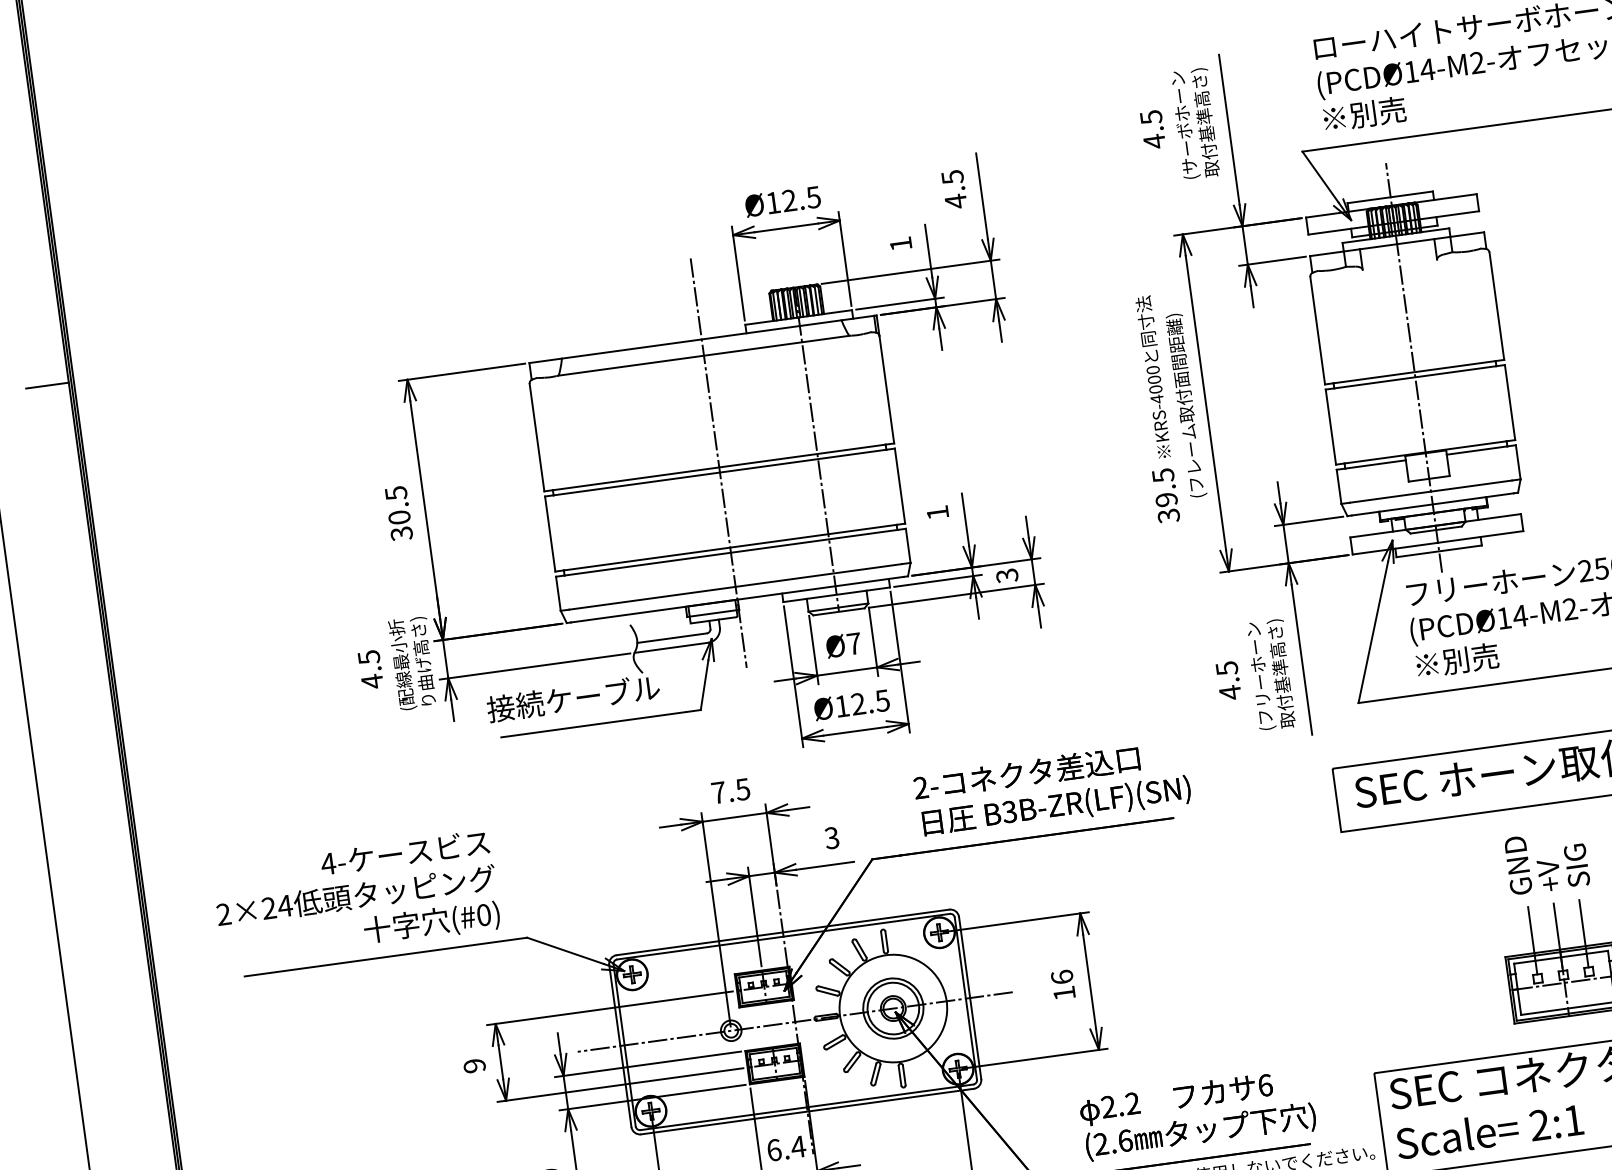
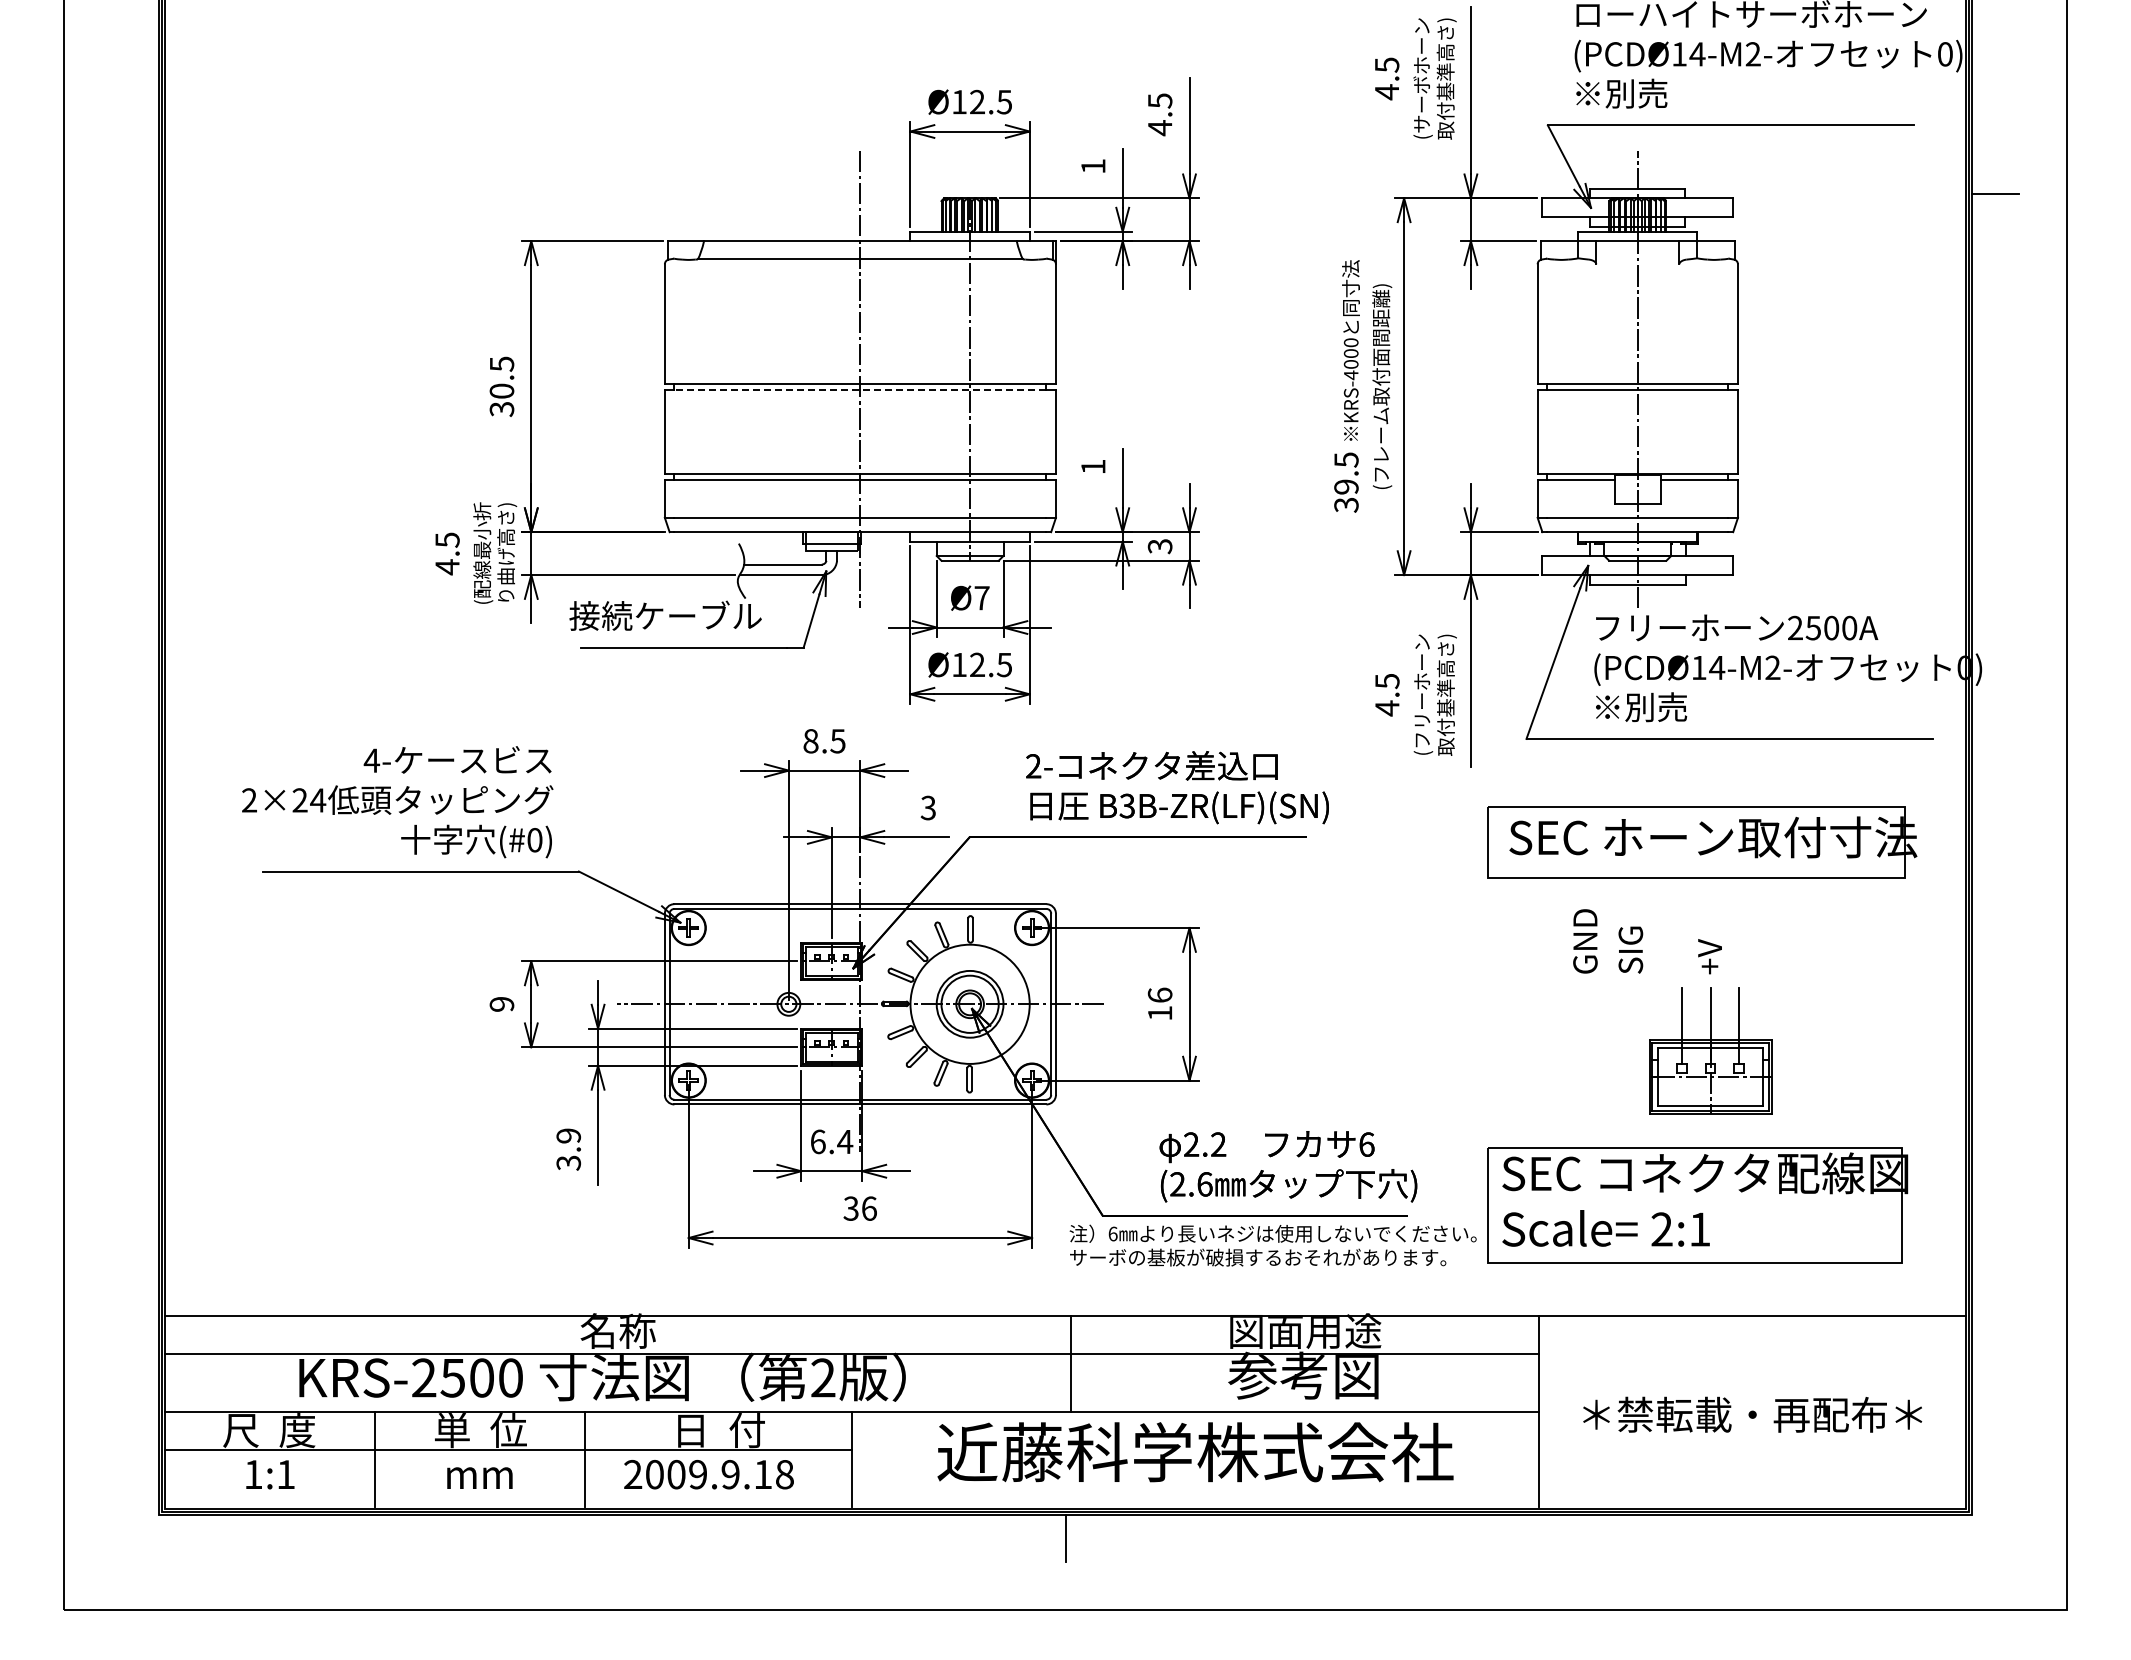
line: (47, 385) -> (135, 193), removed
line: (719, 473) -> (859, 390), solid -> dashed
text: (718, 793) -> (810, 741), 7.5 -> 8.5
text: (1518, 865) -> (1585, 941), moved
text: (1576, 865) -> (1630, 949), moved

